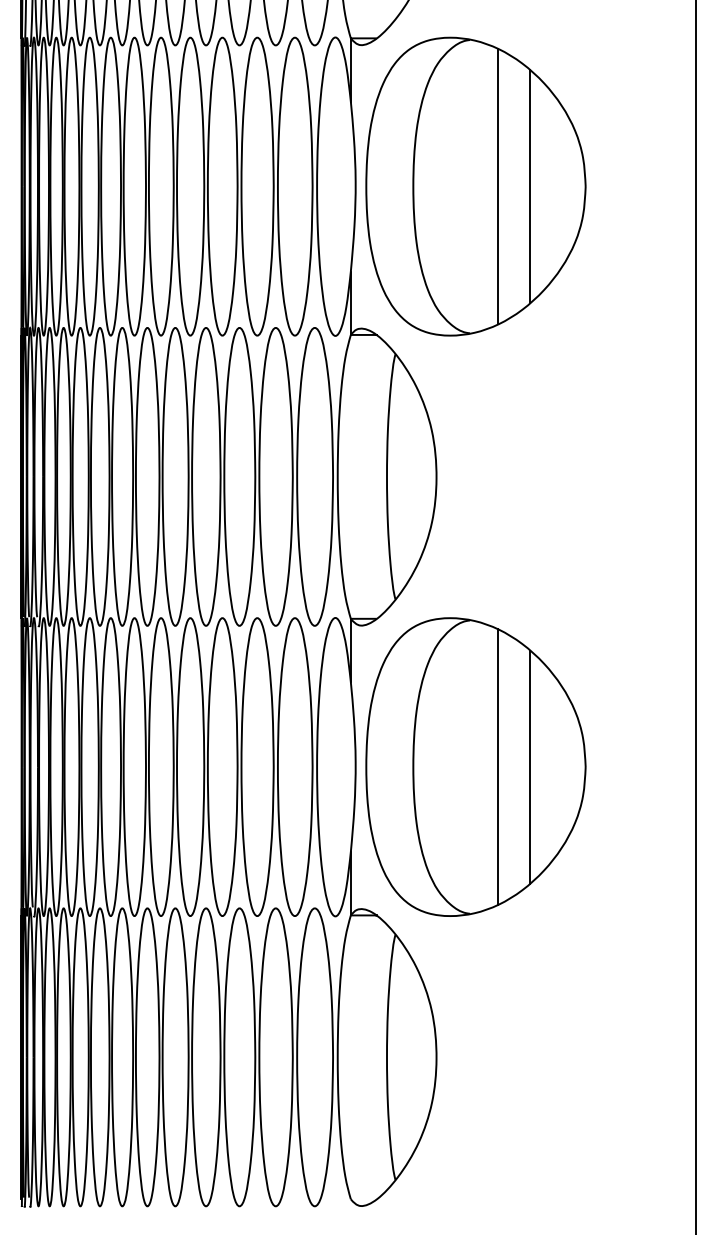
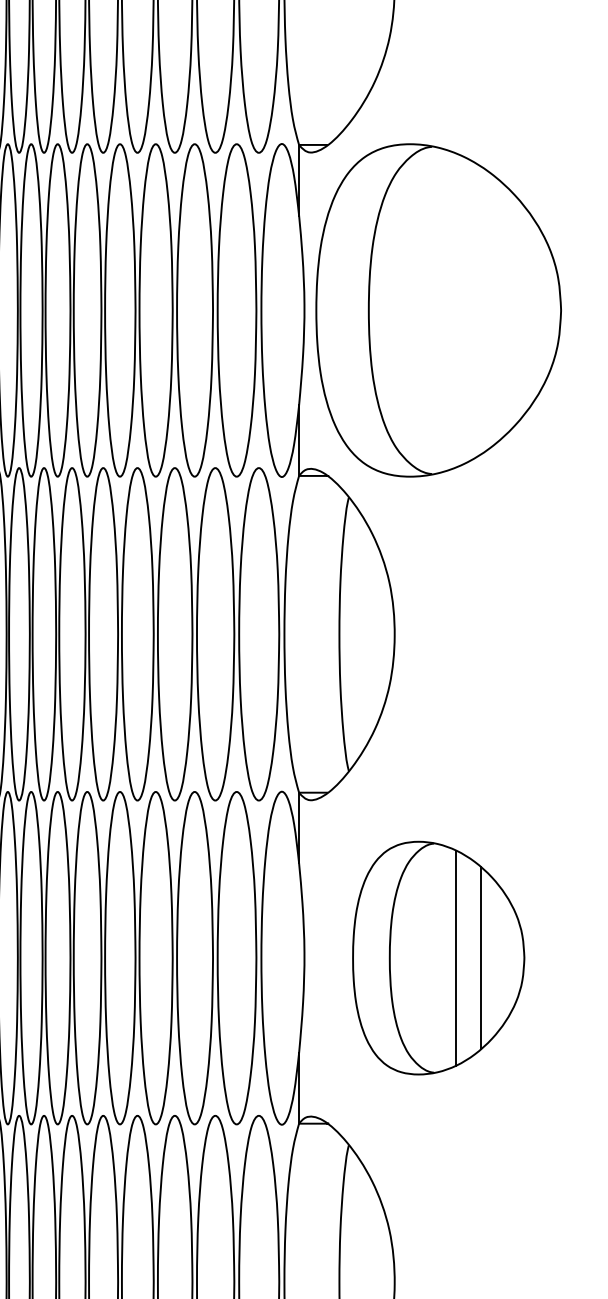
line: (498, 186) -> (463, 310), removed
line: (529, 186) -> (498, 310), removed
part: (475, 766) -> (438, 957), size x0.7

